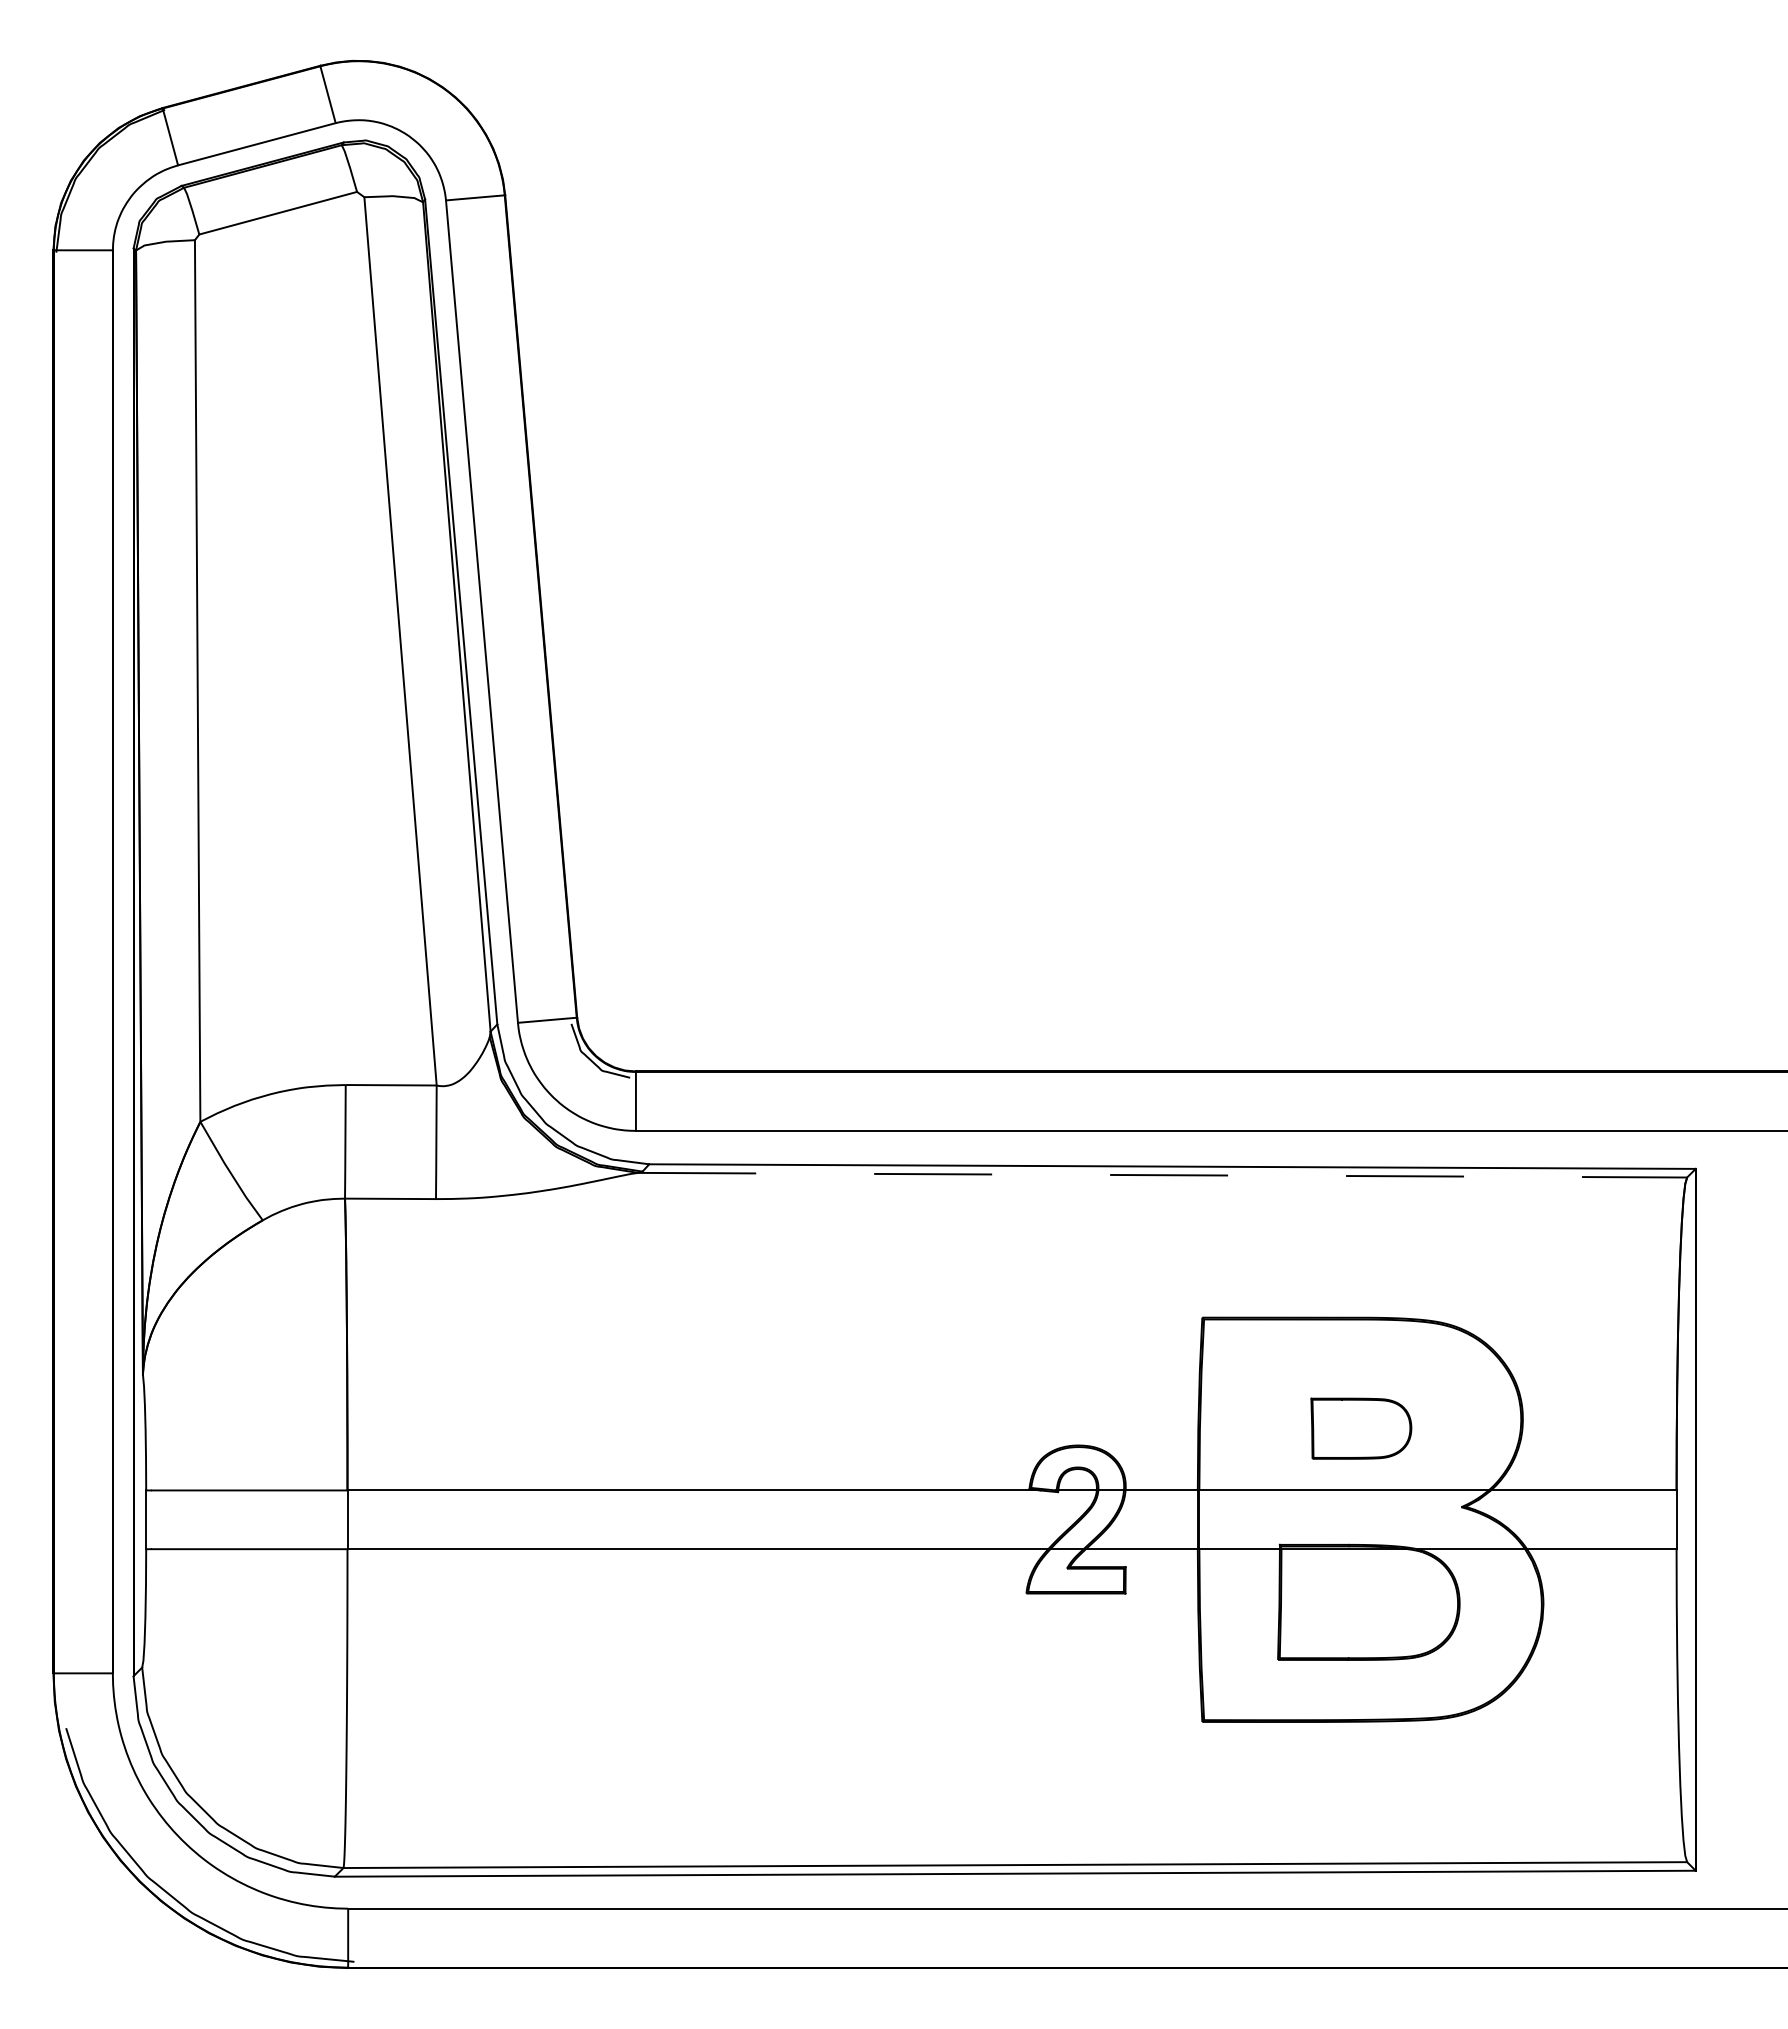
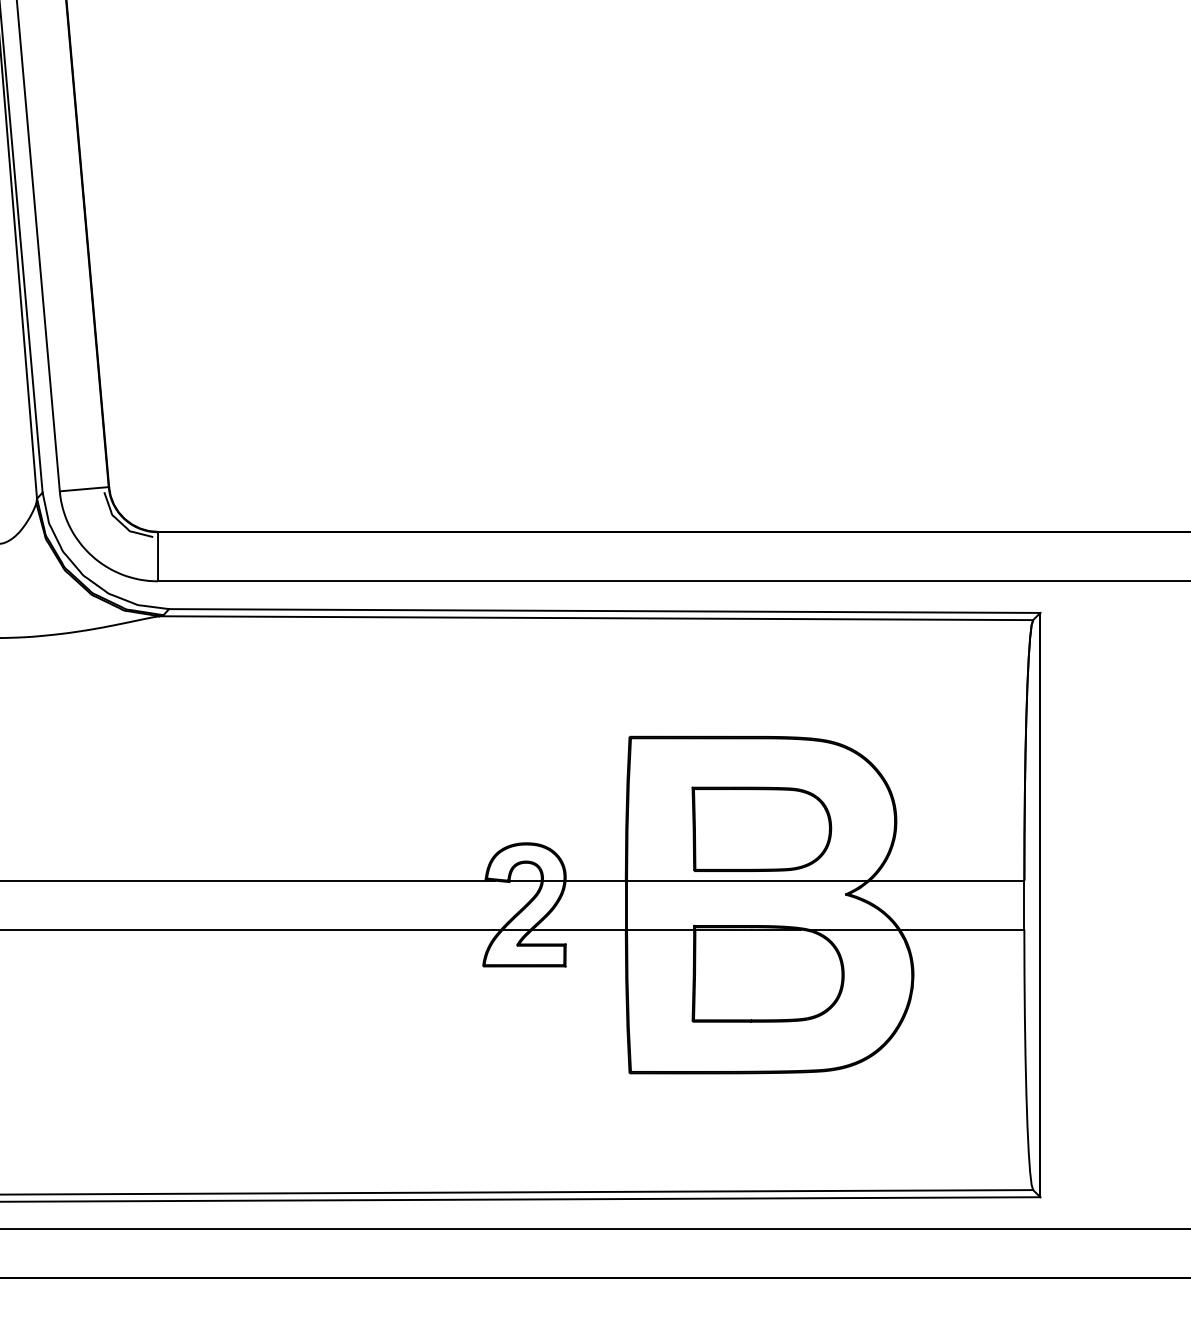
line: (1163, 1175) -> (597, 618), dashed -> solid
part: (1361, 1428) -> (762, 829), size x1.67

